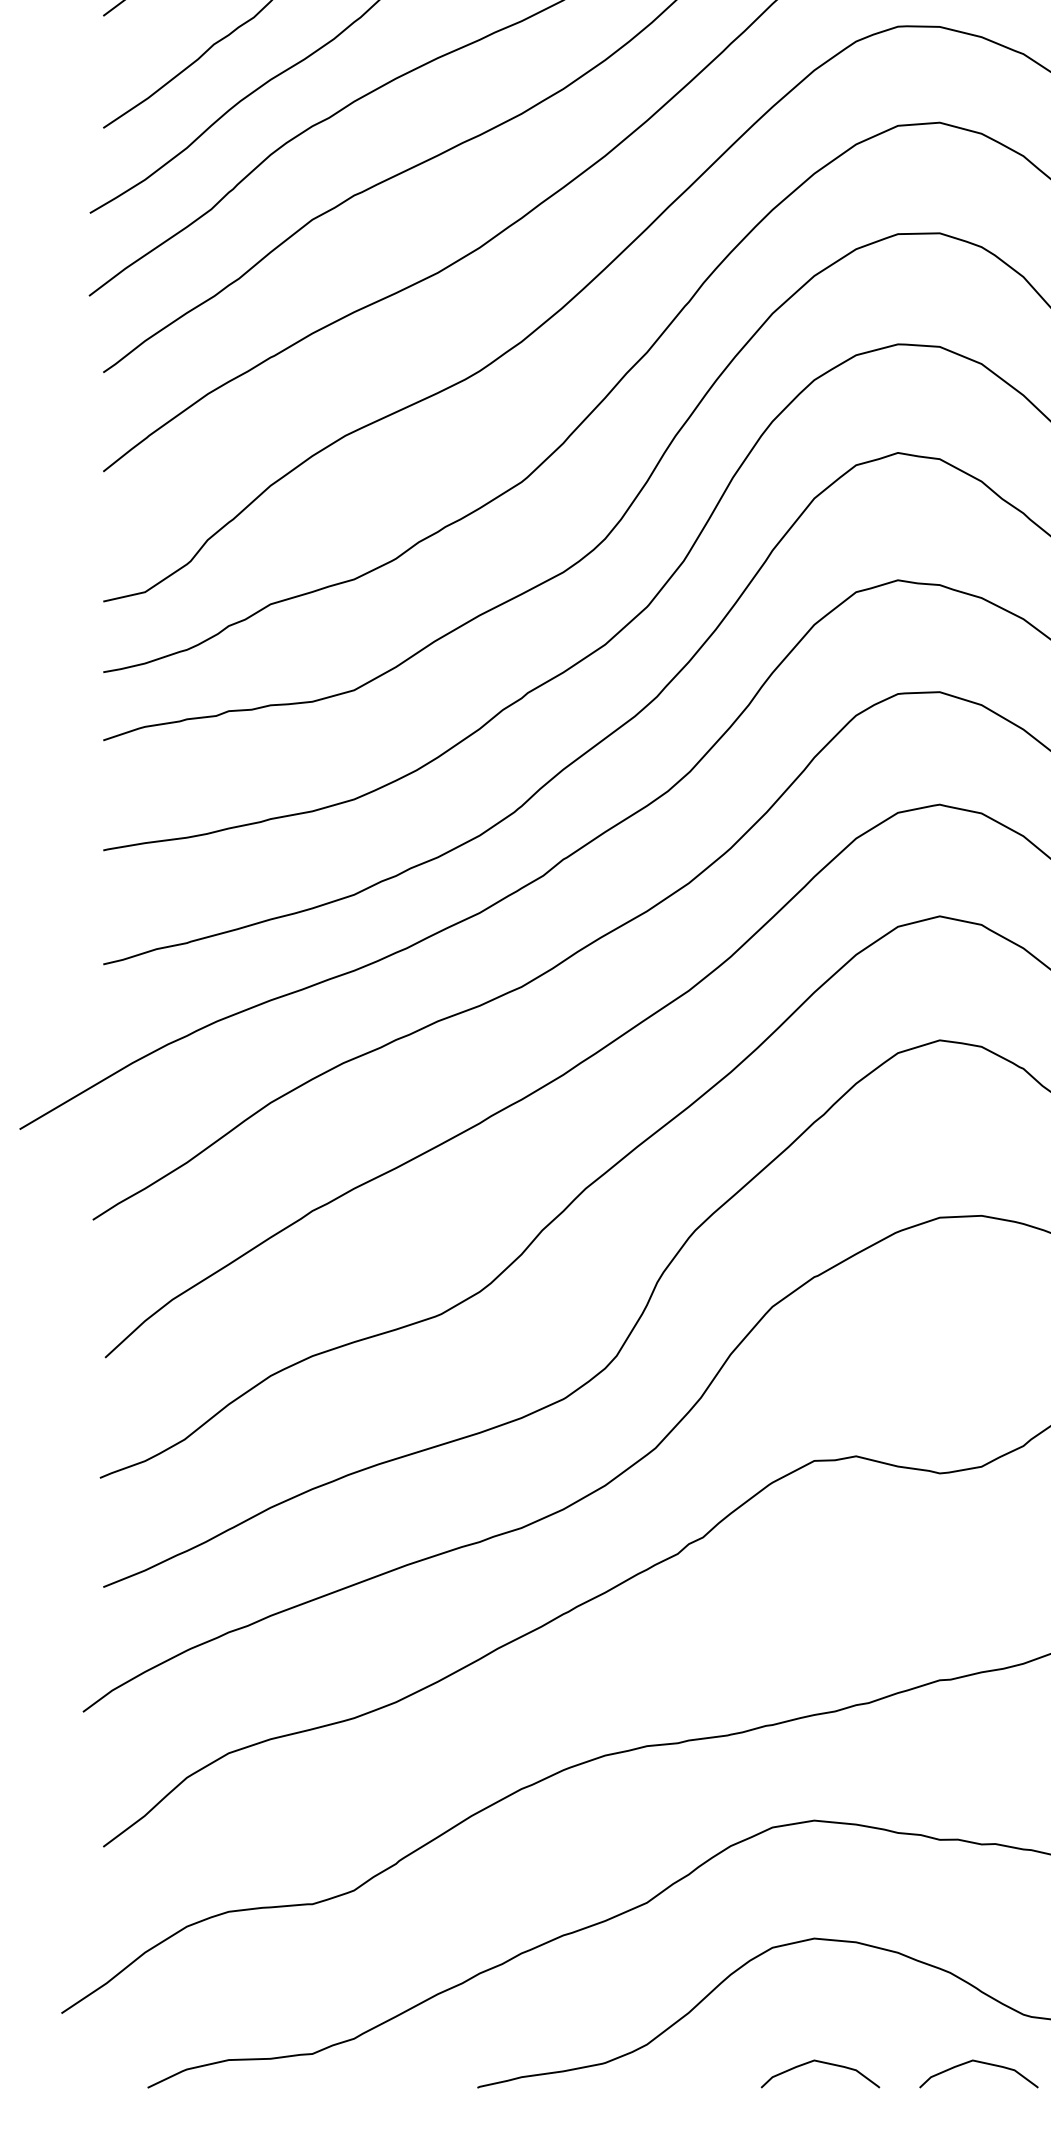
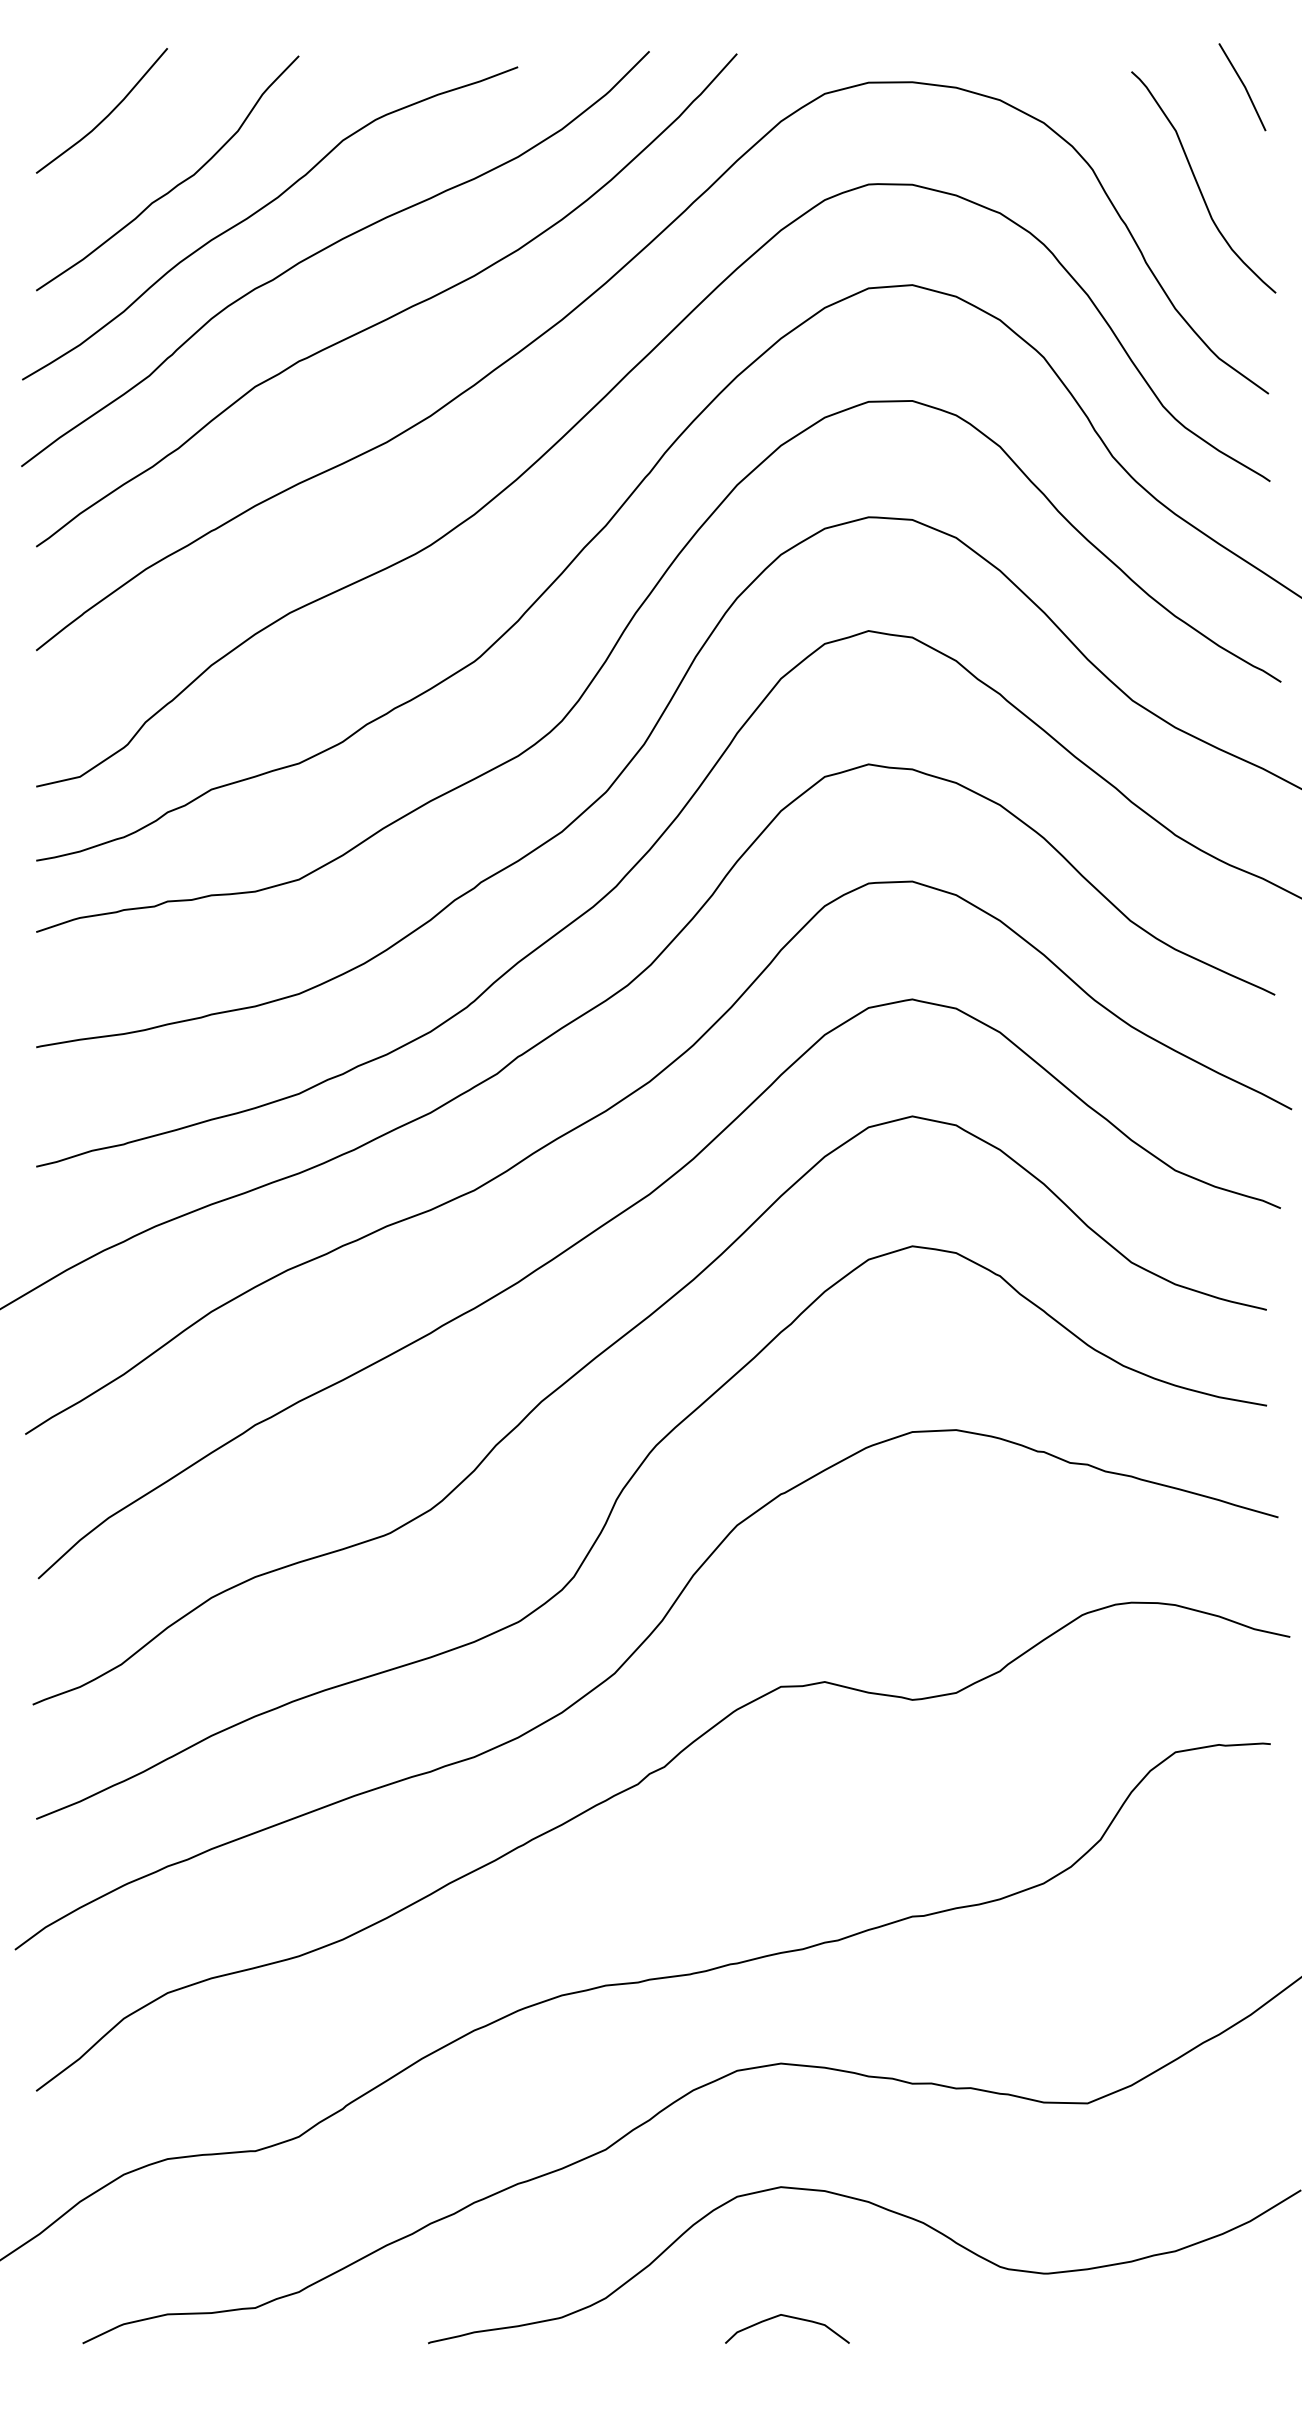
curve: (979, 2063) -> (953, 2317), removed

